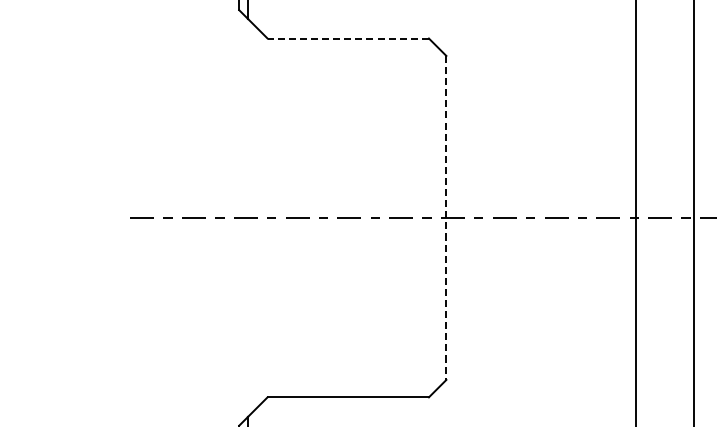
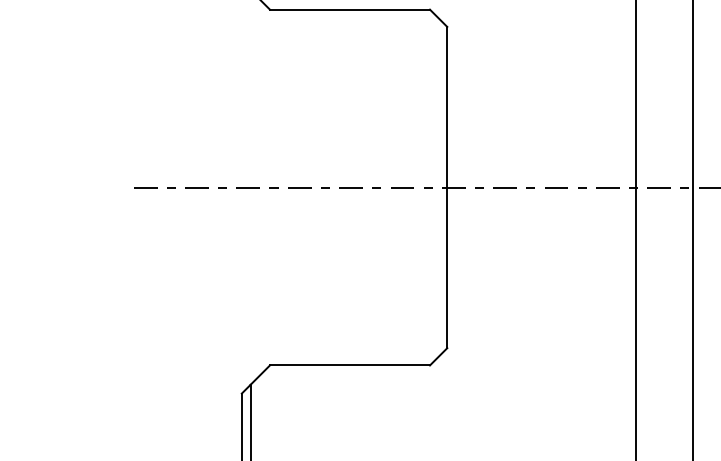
line: (347, 38) -> (349, 9), dashed -> solid
line: (446, 217) -> (447, 187), dashed -> solid

